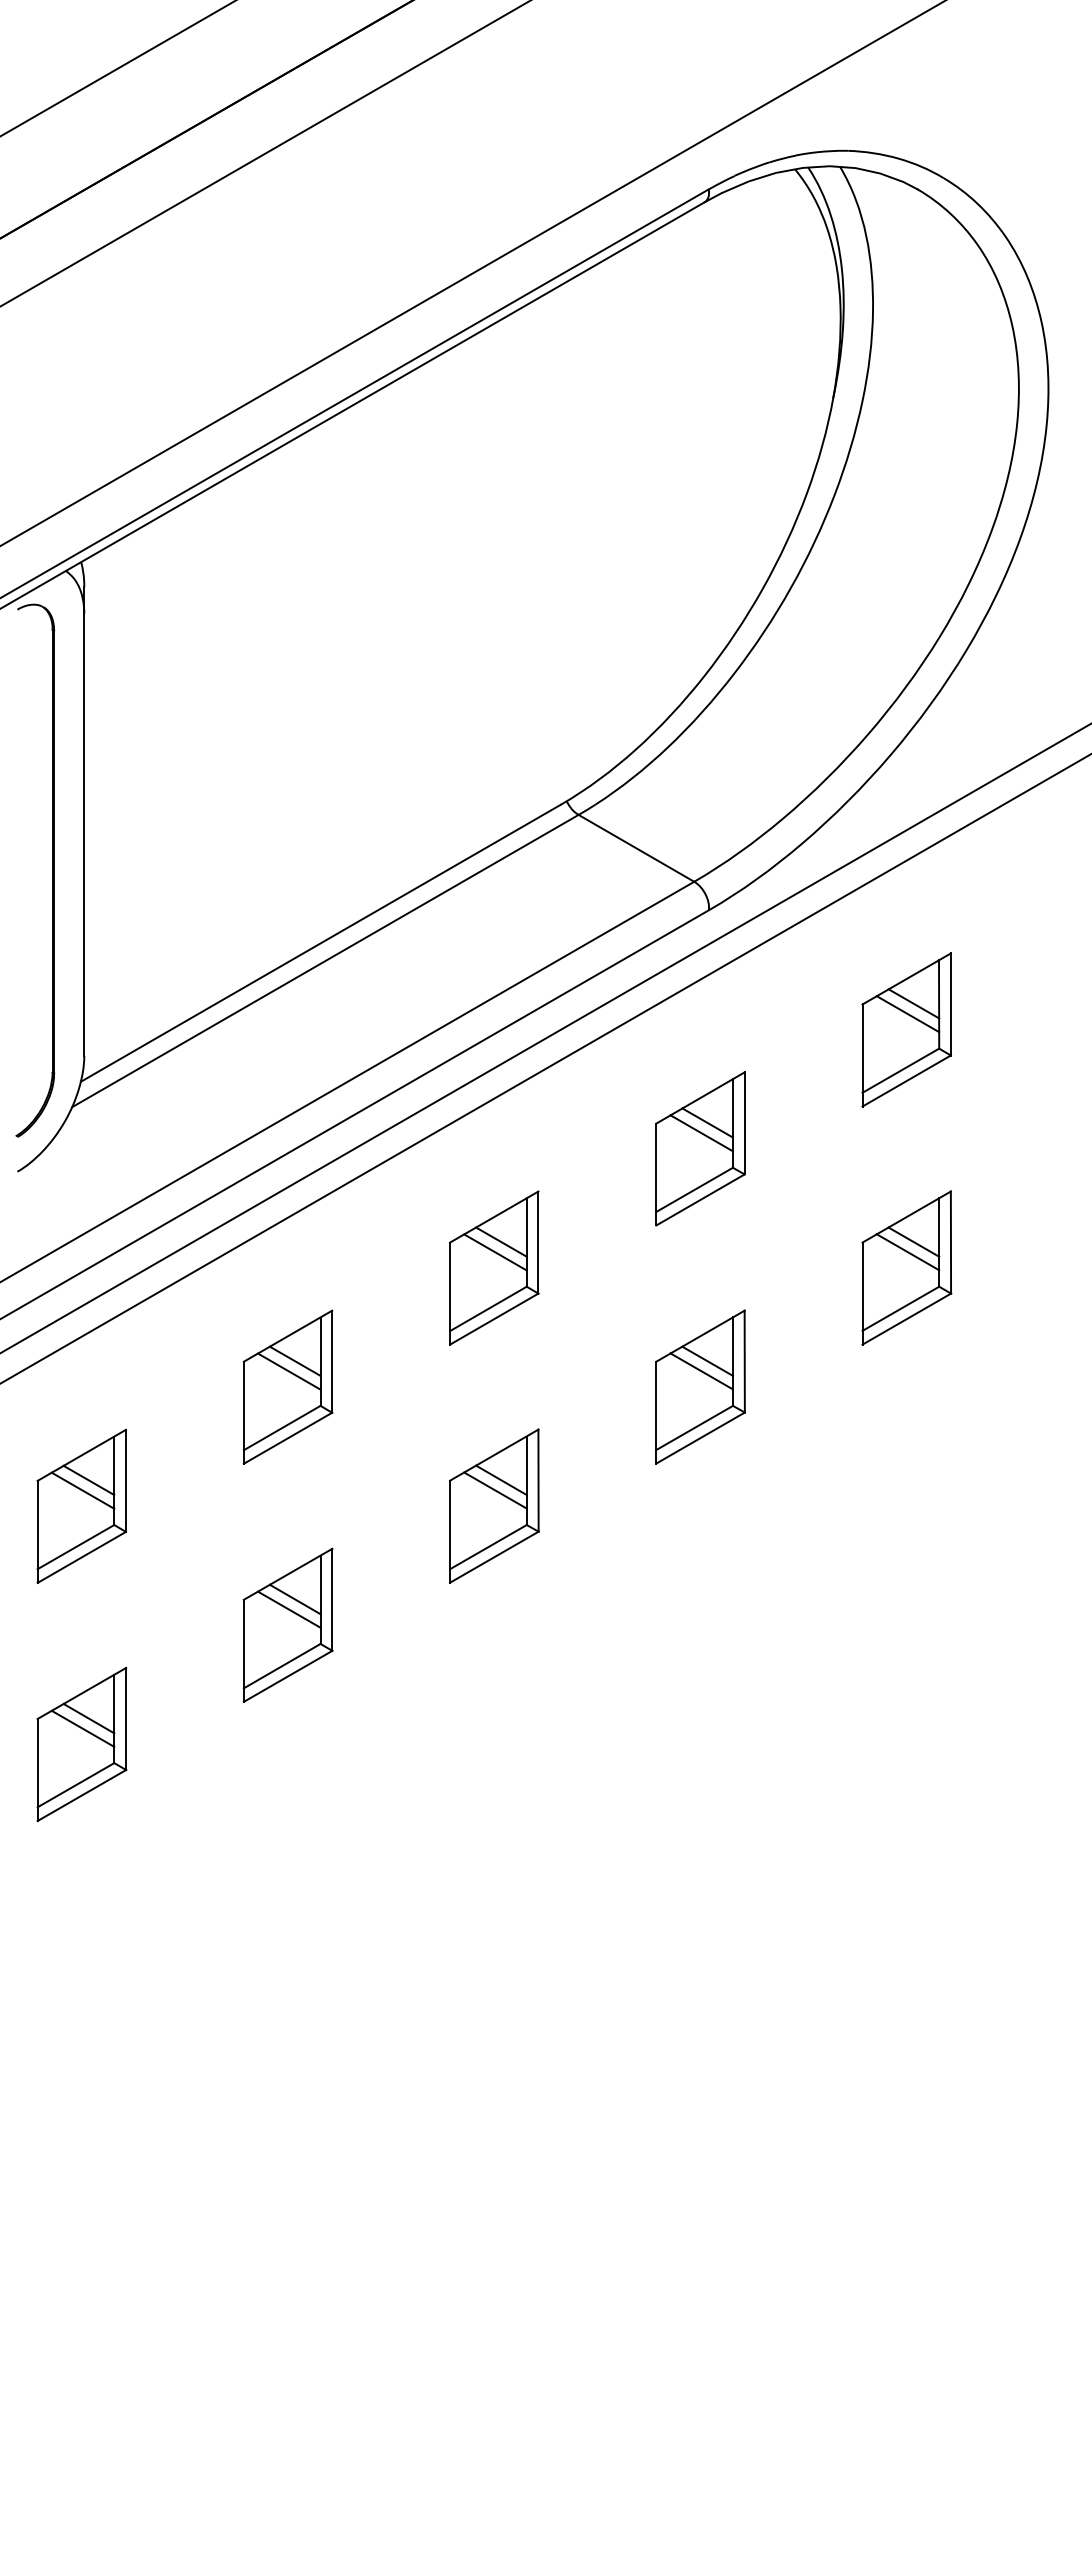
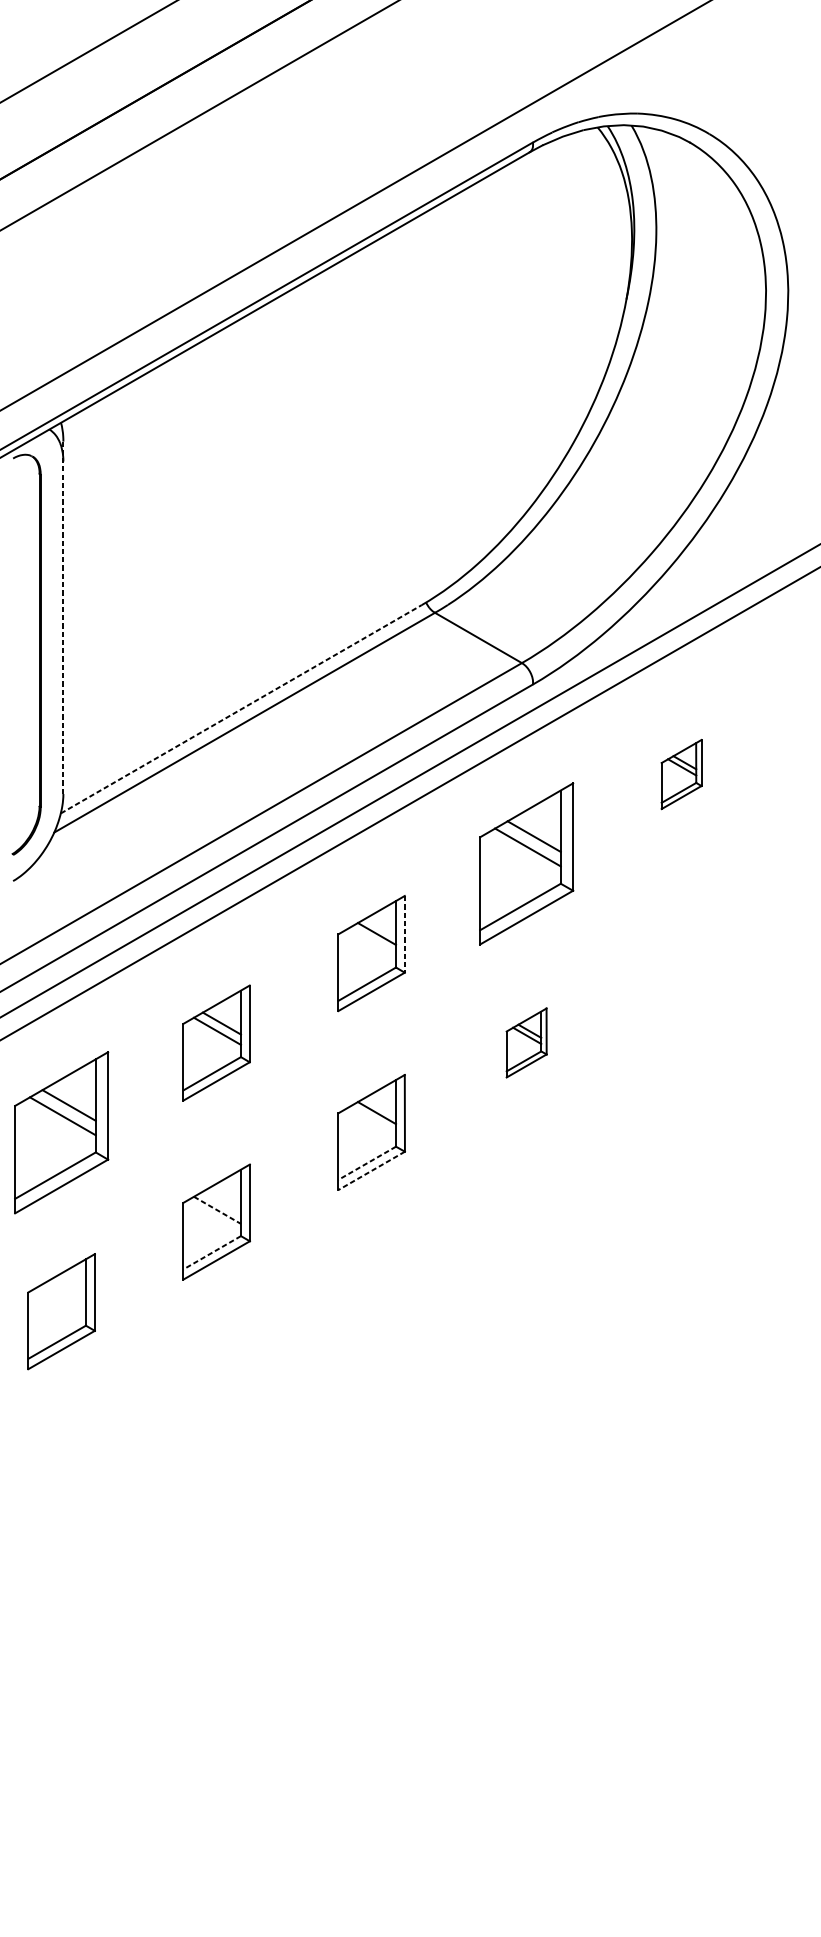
line: (84, 821) -> (63, 617), solid -> dashed
line: (321, 942) -> (241, 708), solid -> dashed
part: (906, 1029) -> (681, 774), size x0.6
part: (700, 1148) -> (526, 863), size x1.4
line: (538, 1243) -> (404, 935), solid -> dashed
line: (495, 1252) -> (372, 941), removed
part: (906, 1267) -> (681, 953), removed
part: (700, 1386) -> (526, 1042), size x0.6
line: (495, 1490) -> (372, 1120), removed
part: (81, 1505) -> (61, 1132), size x1.4
line: (487, 1547) -> (366, 1163), solid -> dashed
line: (493, 1557) -> (371, 1171), solid -> dashed
line: (294, 1599) -> (221, 1202), removed
line: (289, 1609) -> (217, 1210), solid -> dashed
line: (281, 1666) -> (211, 1253), solid -> dashed
line: (88, 1718) -> (66, 1292), removed
line: (82, 1728) -> (62, 1299), removed

